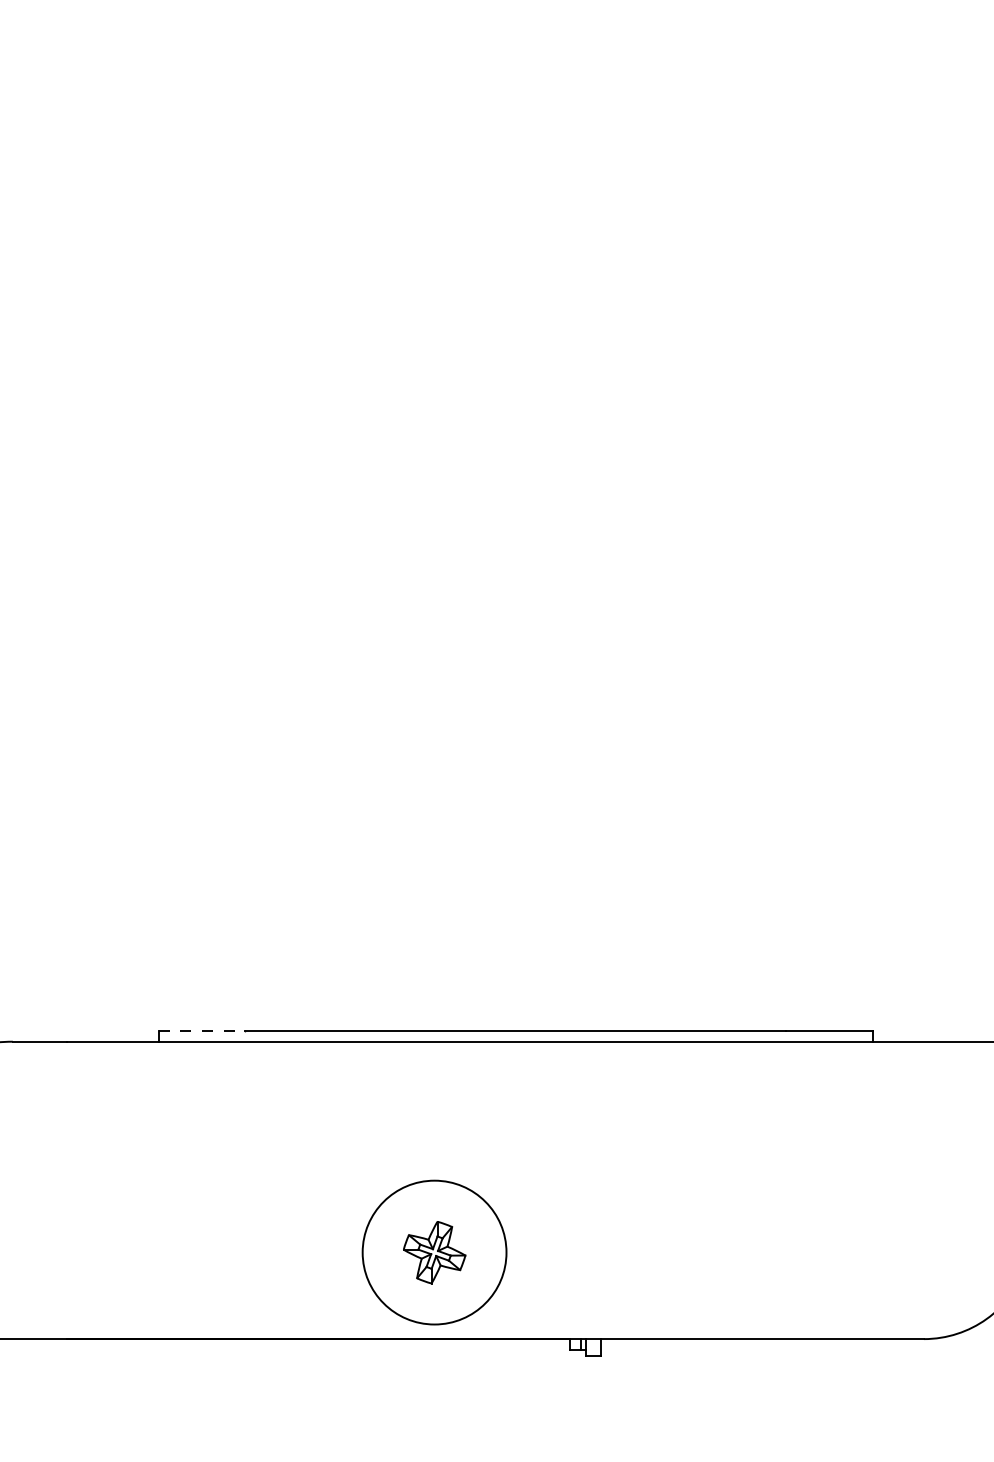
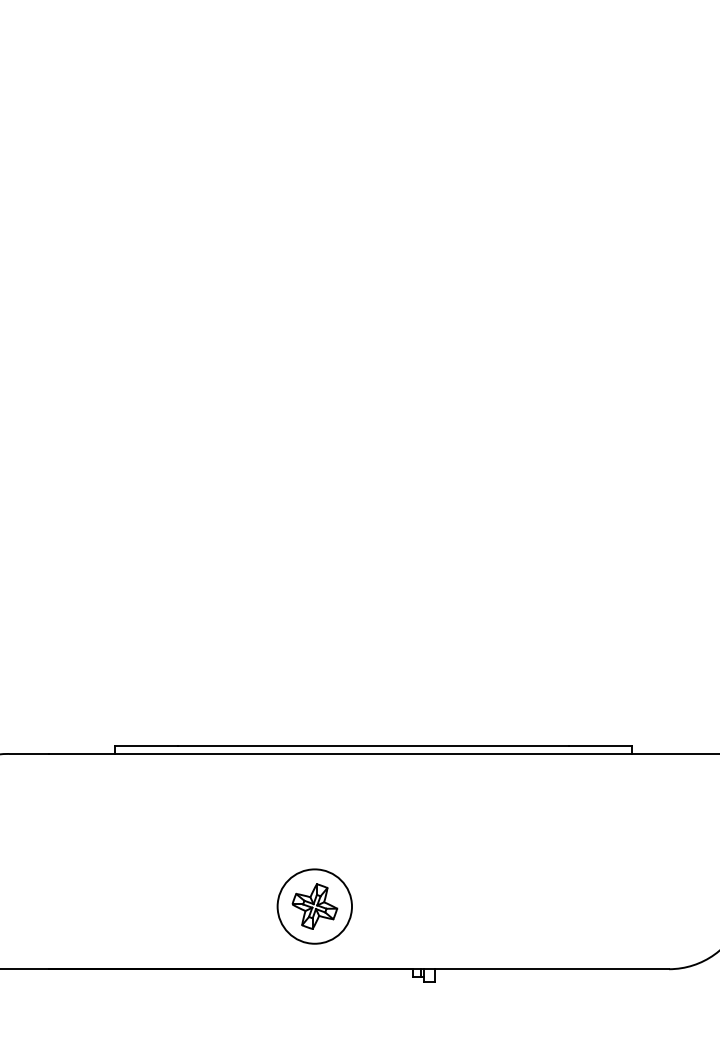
line: (202, 1030) -> (146, 745), dashed -> solid
circle: (434, 1252) -> (314, 906), size x0.71

